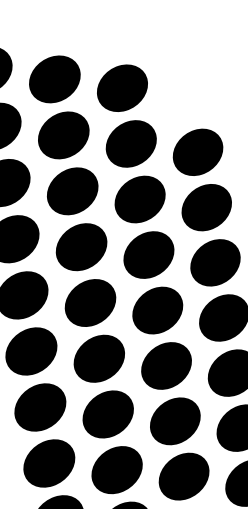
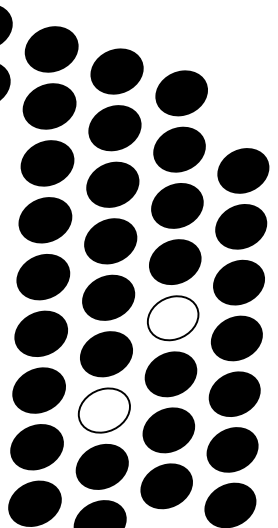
fill: (157, 310) -> (172, 318), removed
fill: (107, 414) -> (103, 410), removed

